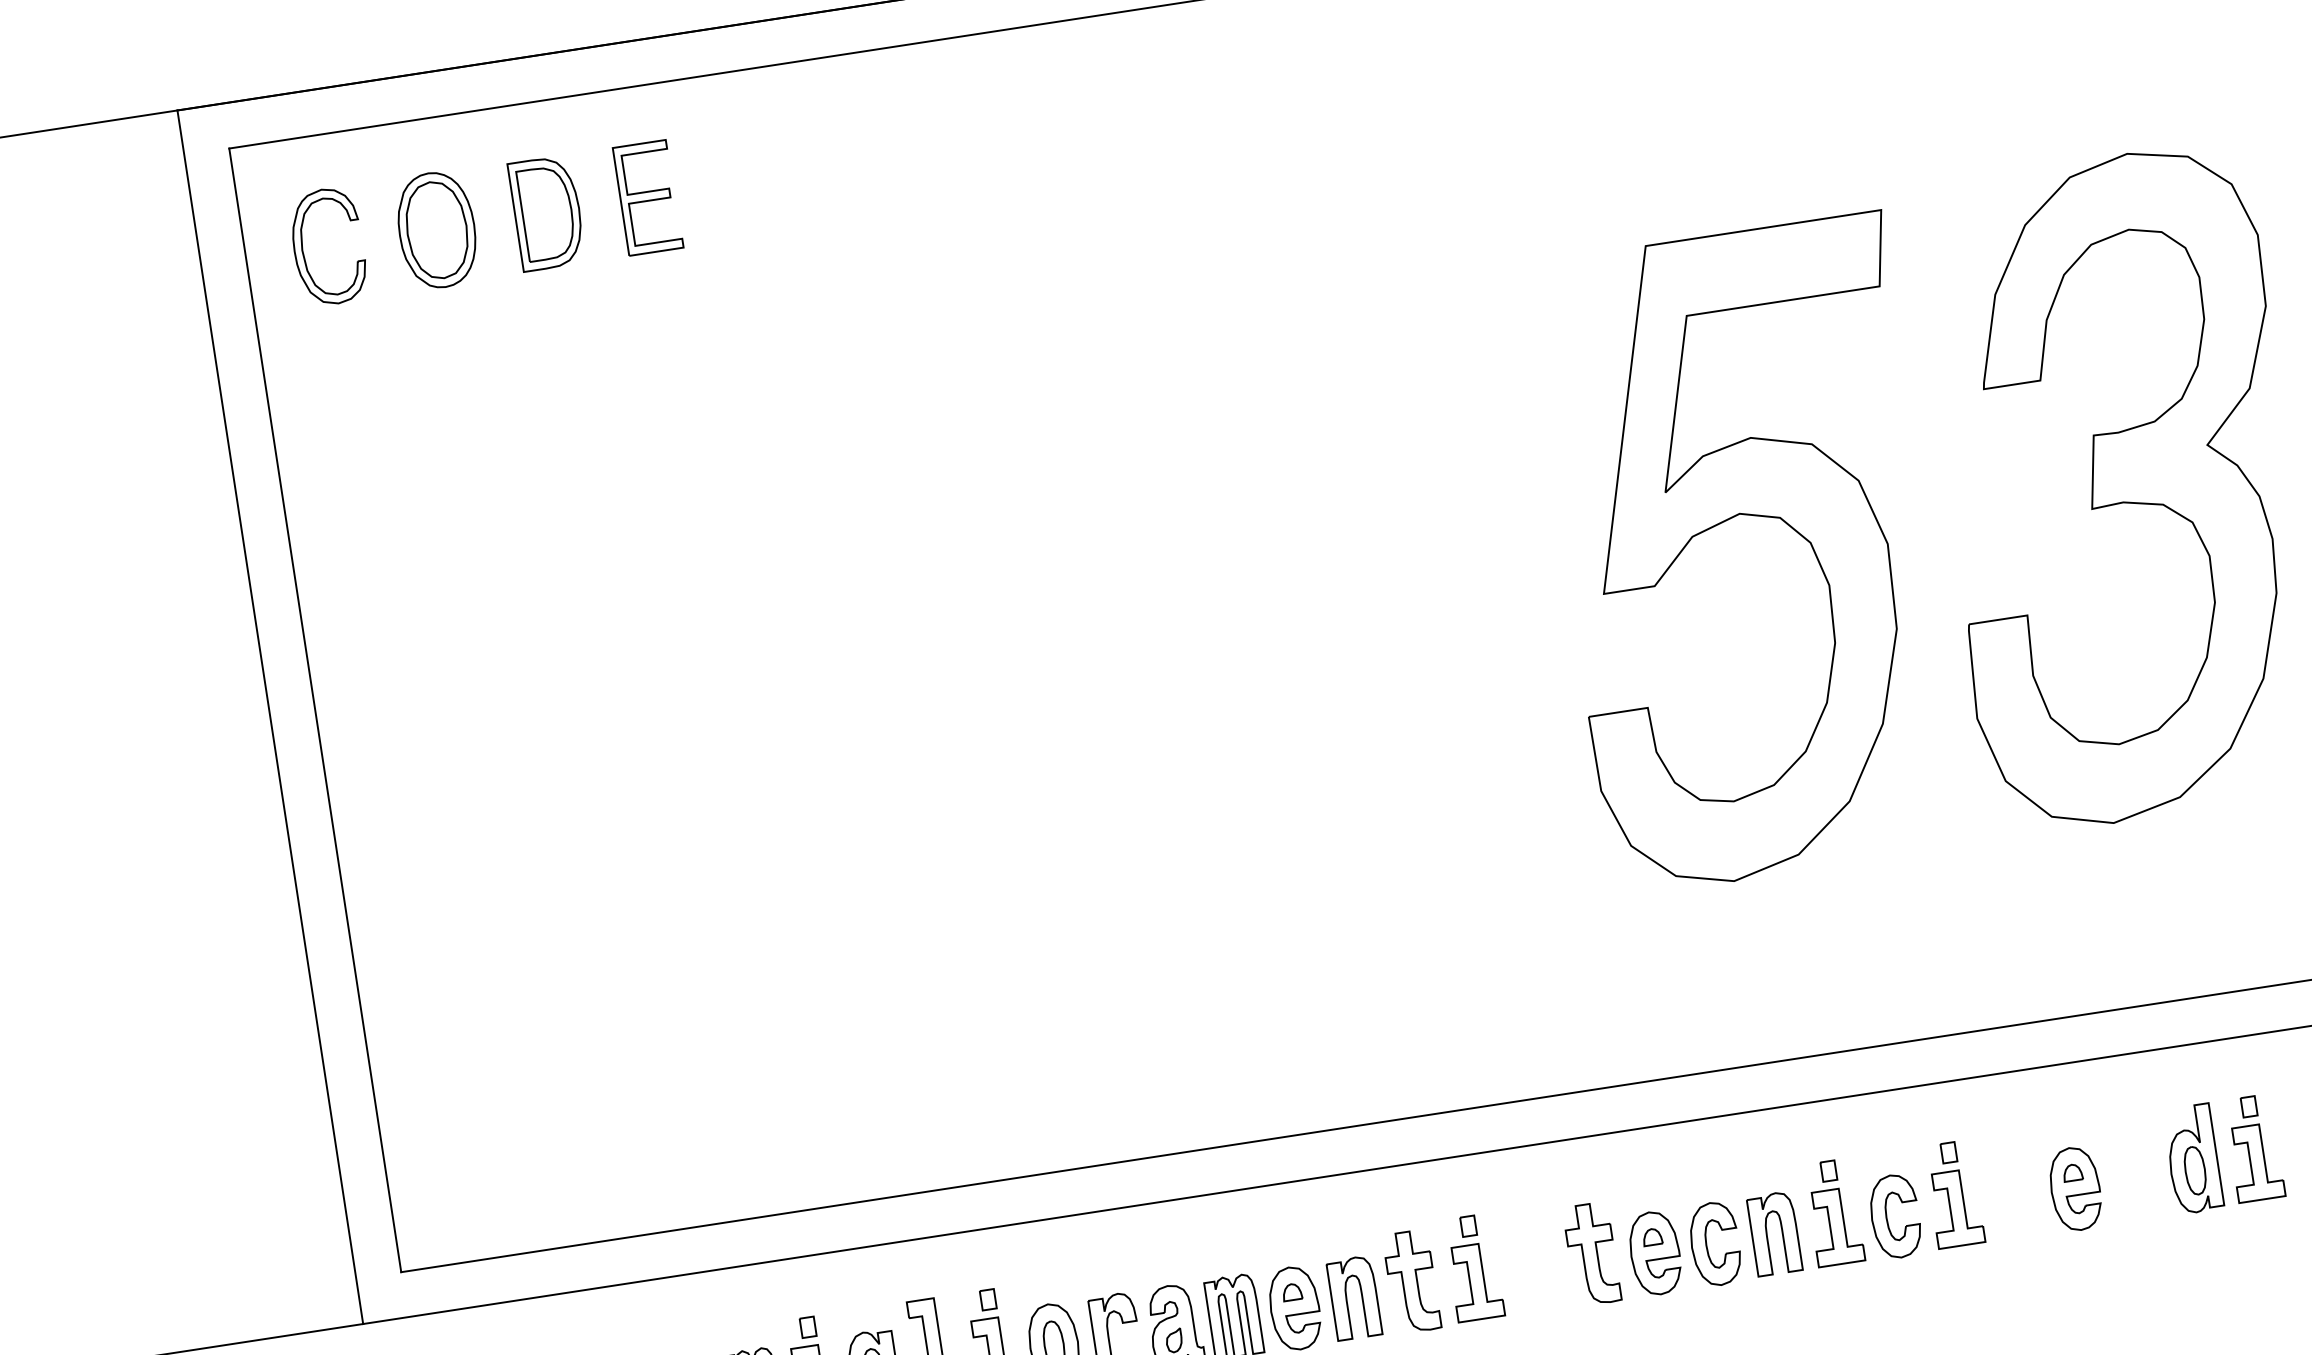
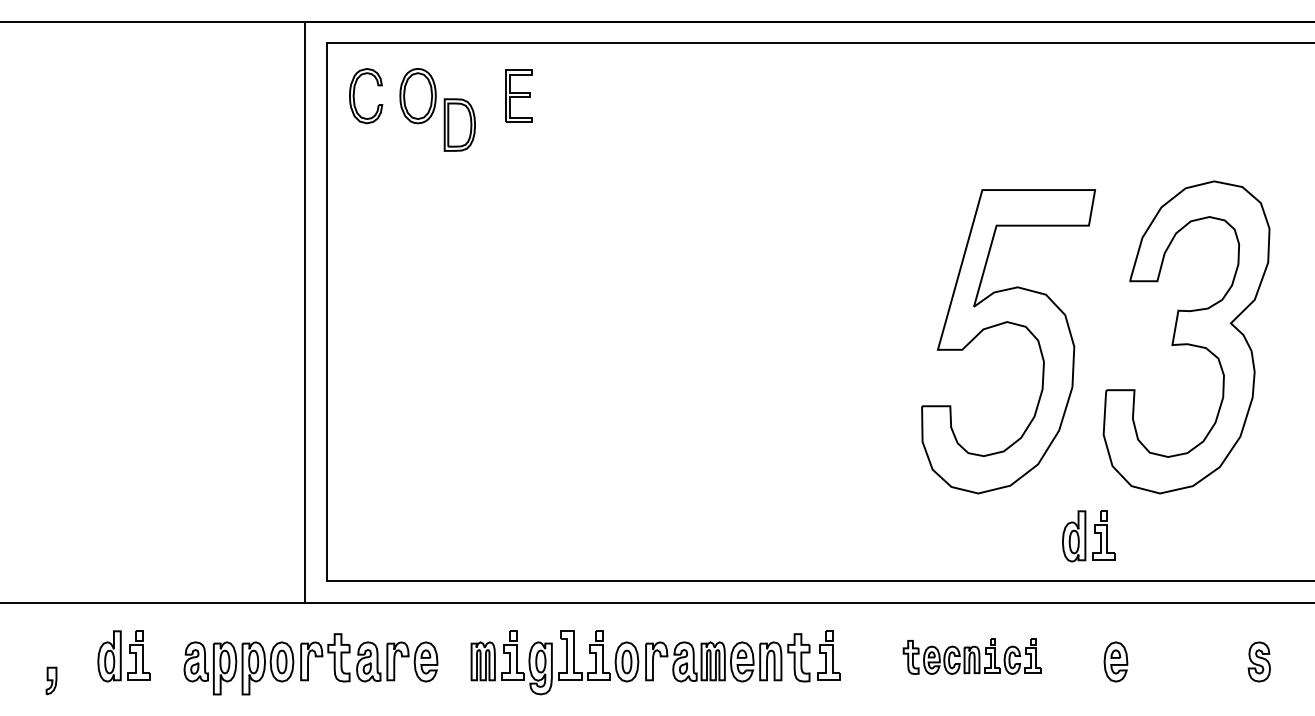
part: (546, 212) -> (459, 124), moved
part: (2223, 1154) -> (1088, 536), moved
part: (1772, 1223) -> (971, 656), size x0.7

